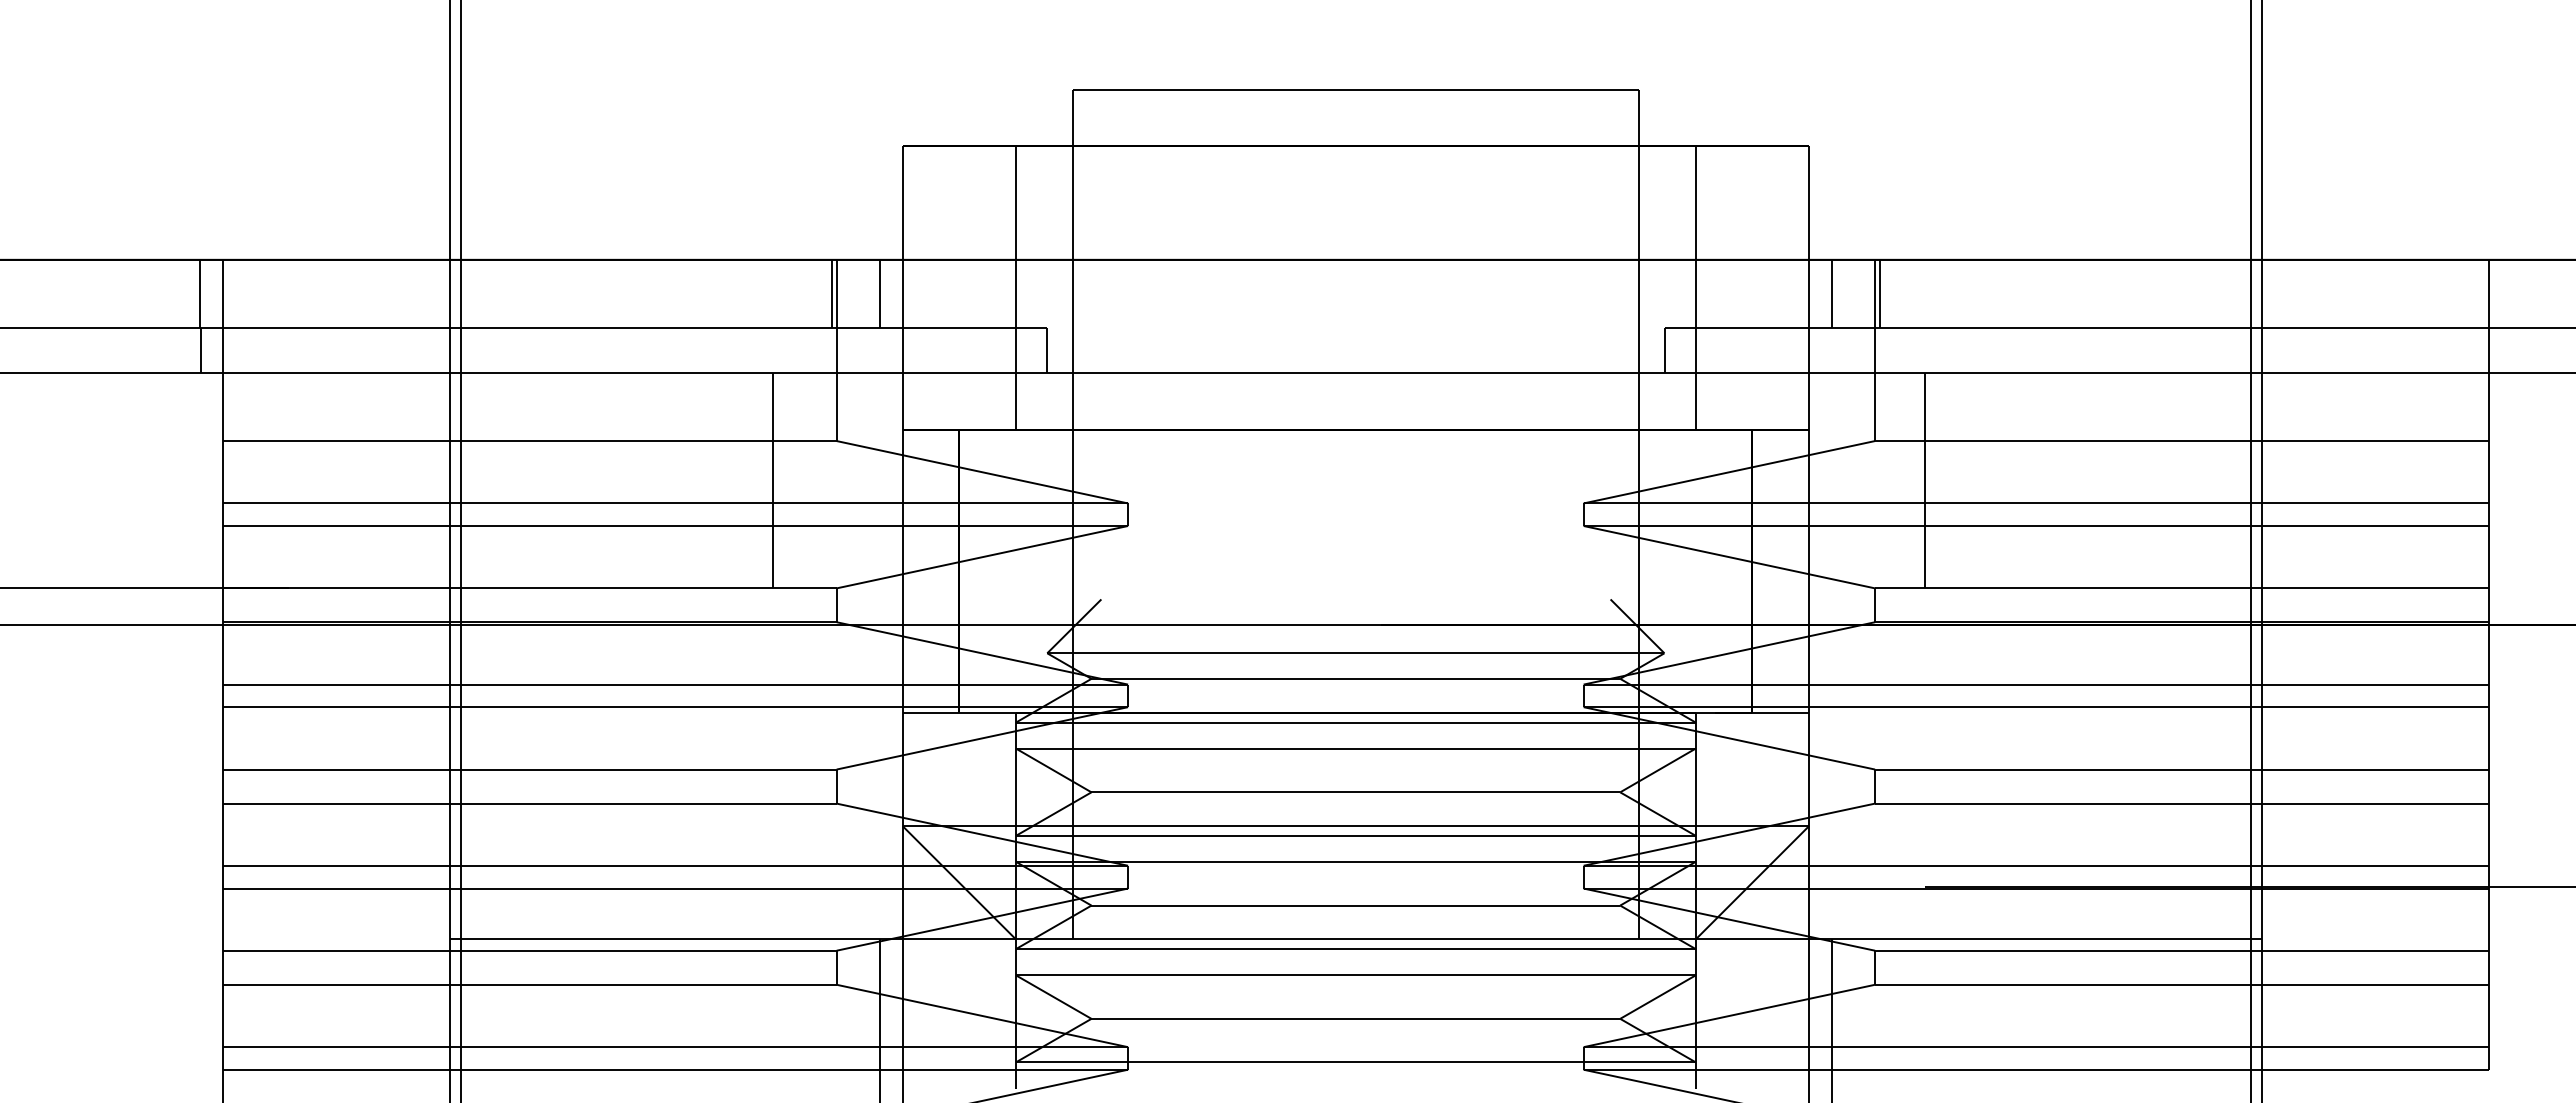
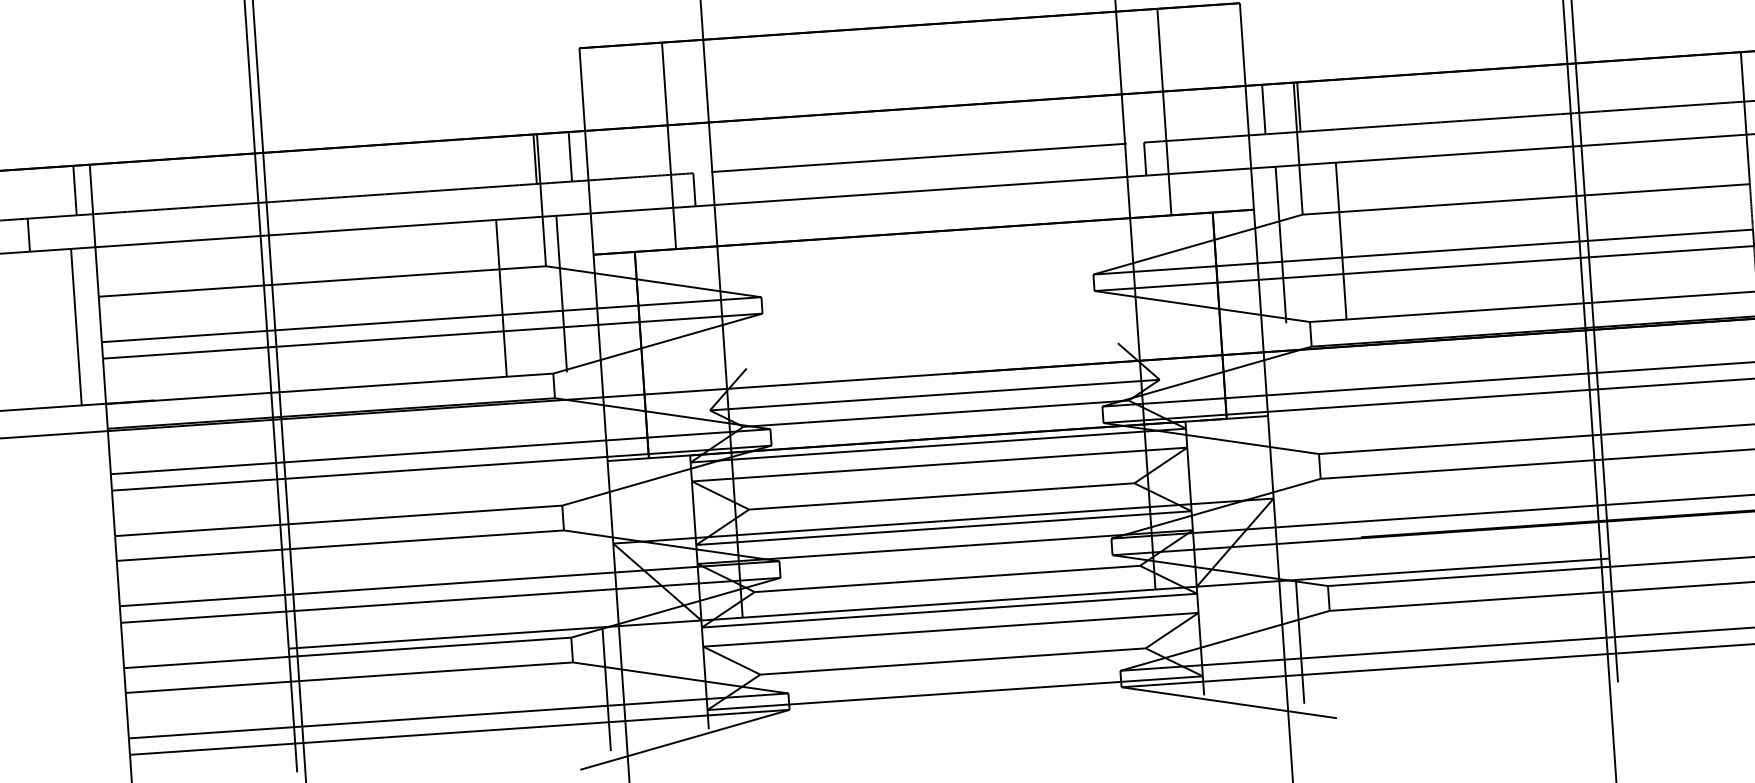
line: (1356, 327) -> (919, 157), added
line: (201, 350) -> (29, 235), moved
line: (189, 480) -> (76, 327), added
line: (855, 480) -> (561, 294), added
line: (1842, 480) -> (1280, 245), added

